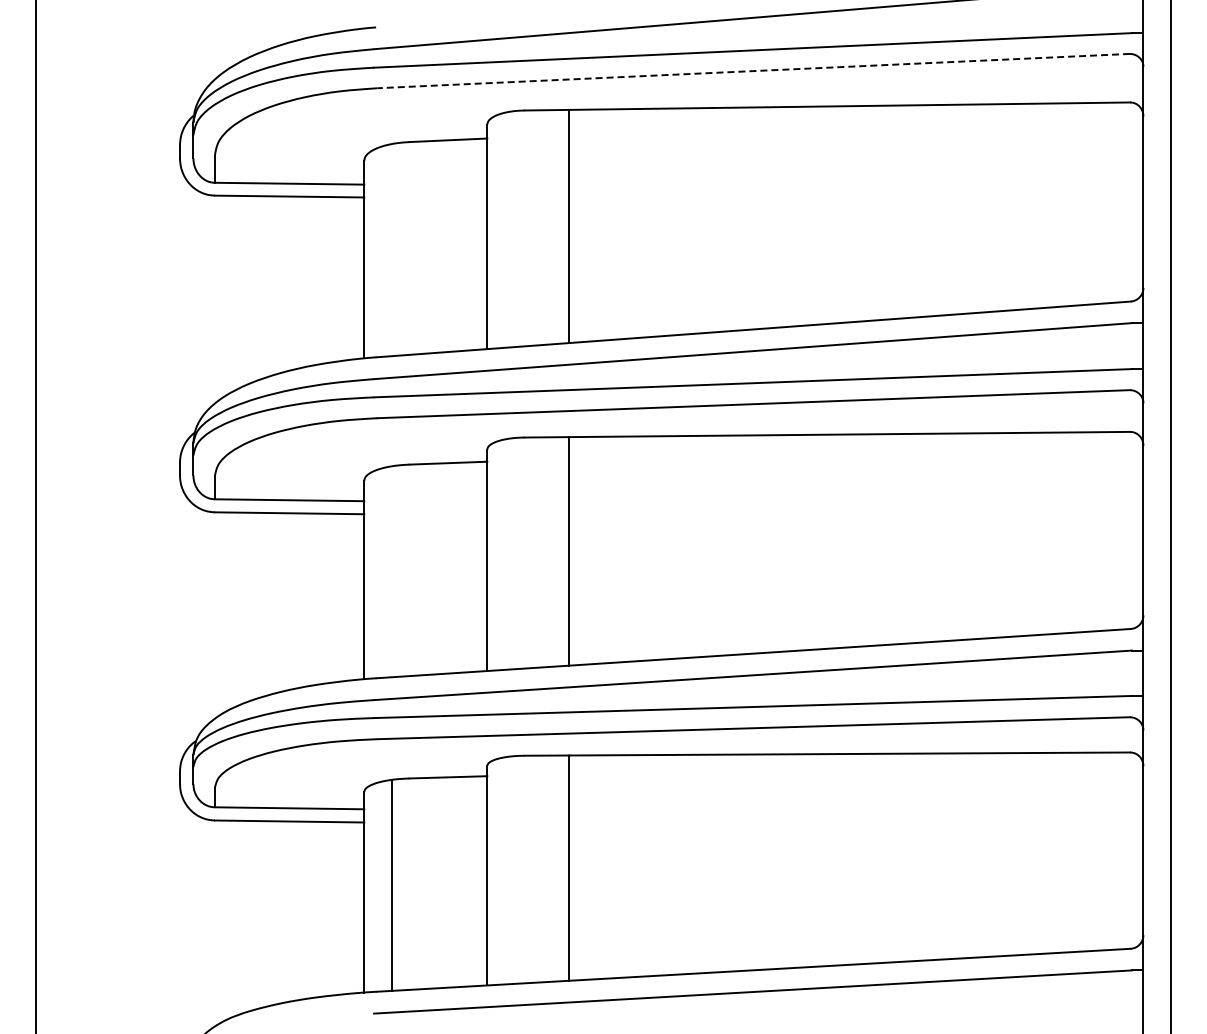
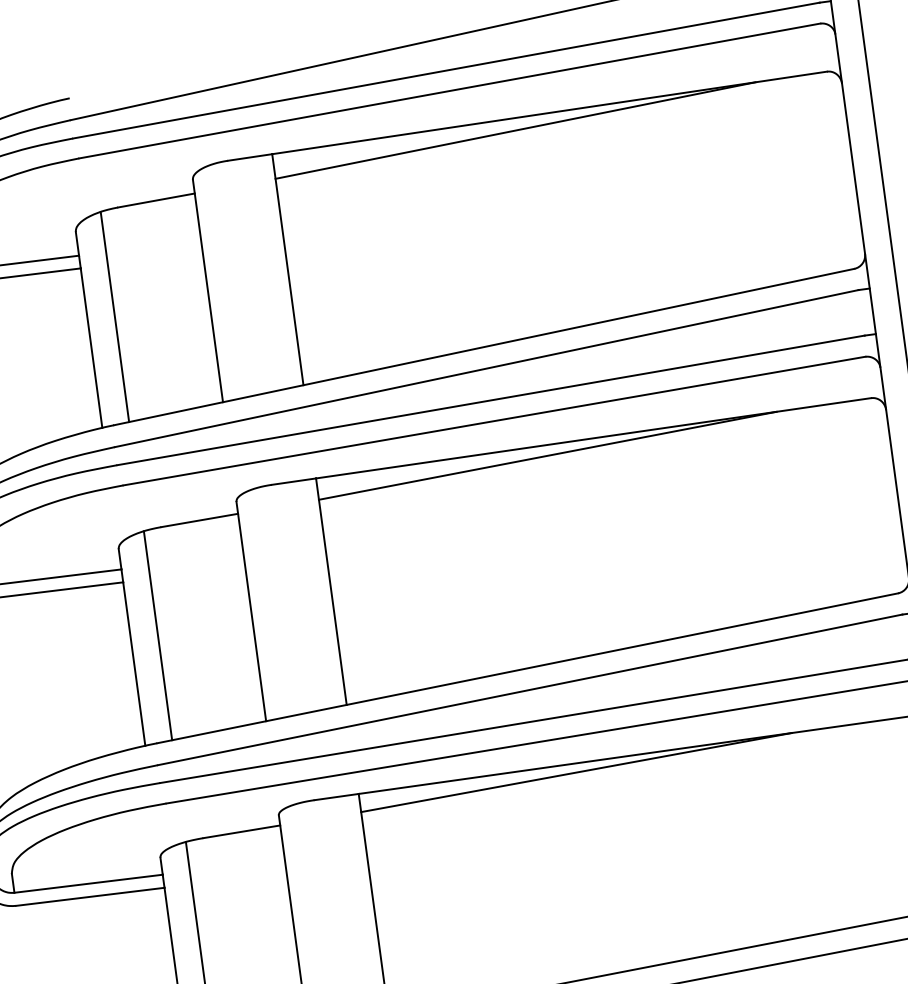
line: (753, 71) -> (449, 91), dashed -> solid
line: (813, 118) -> (515, 129), added
line: (391, 250) -> (114, 317), added
line: (801, 445) -> (547, 455), added
line: (391, 571) -> (157, 635), added
line: (787, 763) -> (576, 772), added

